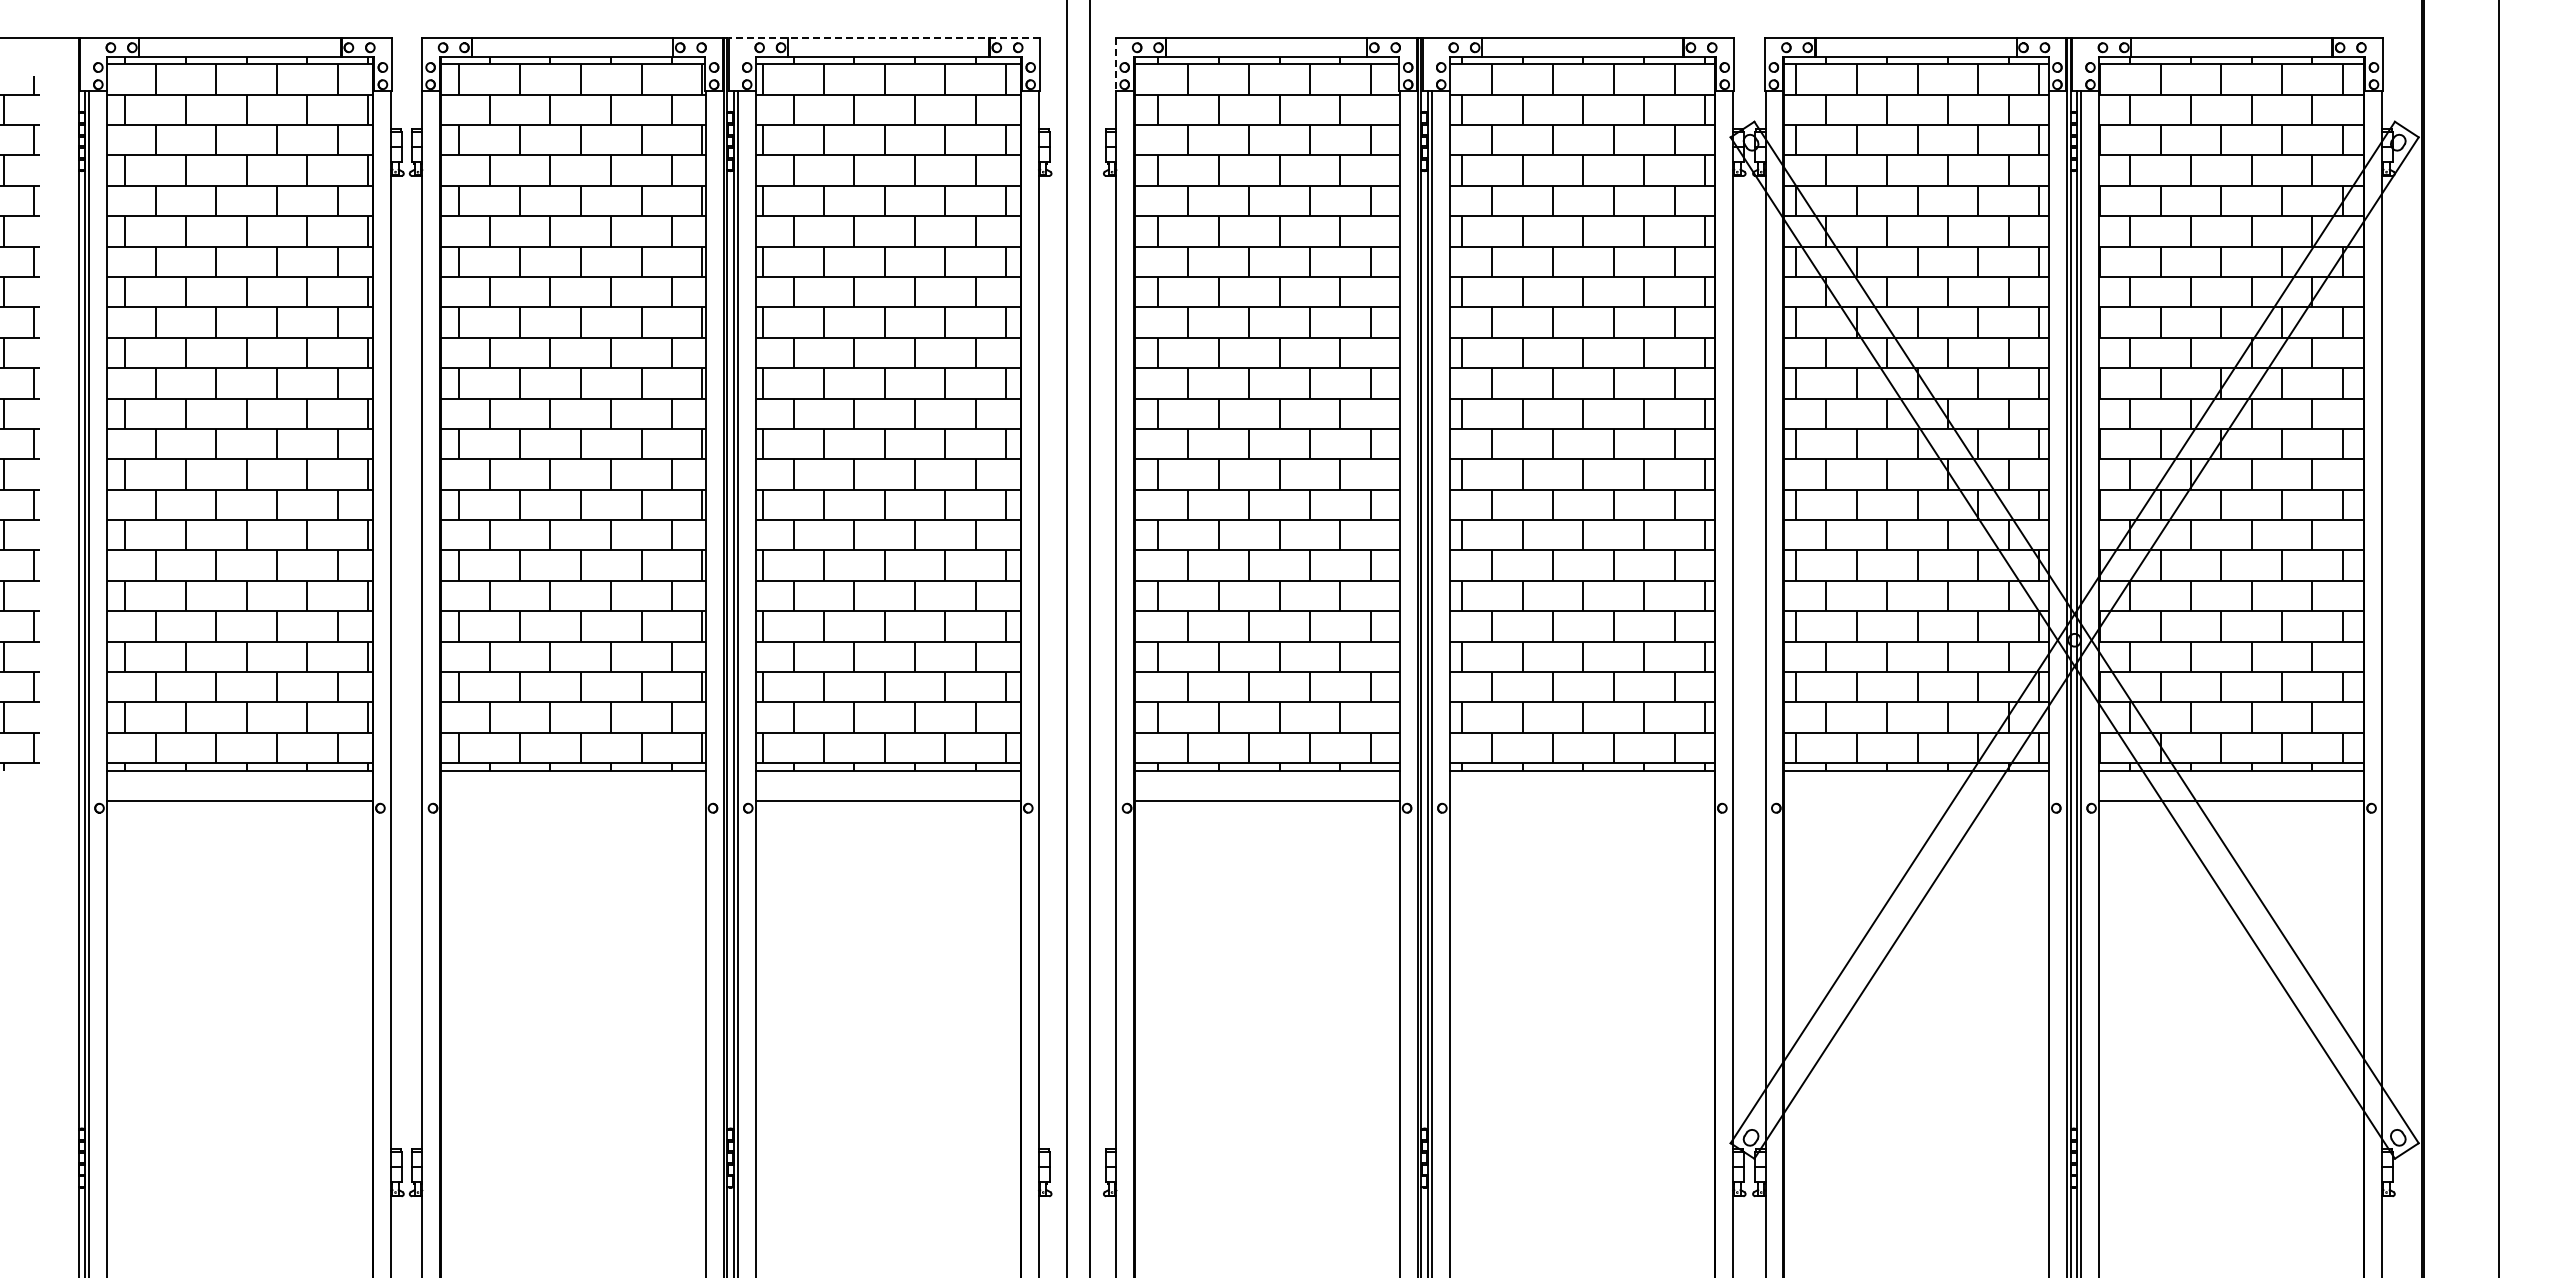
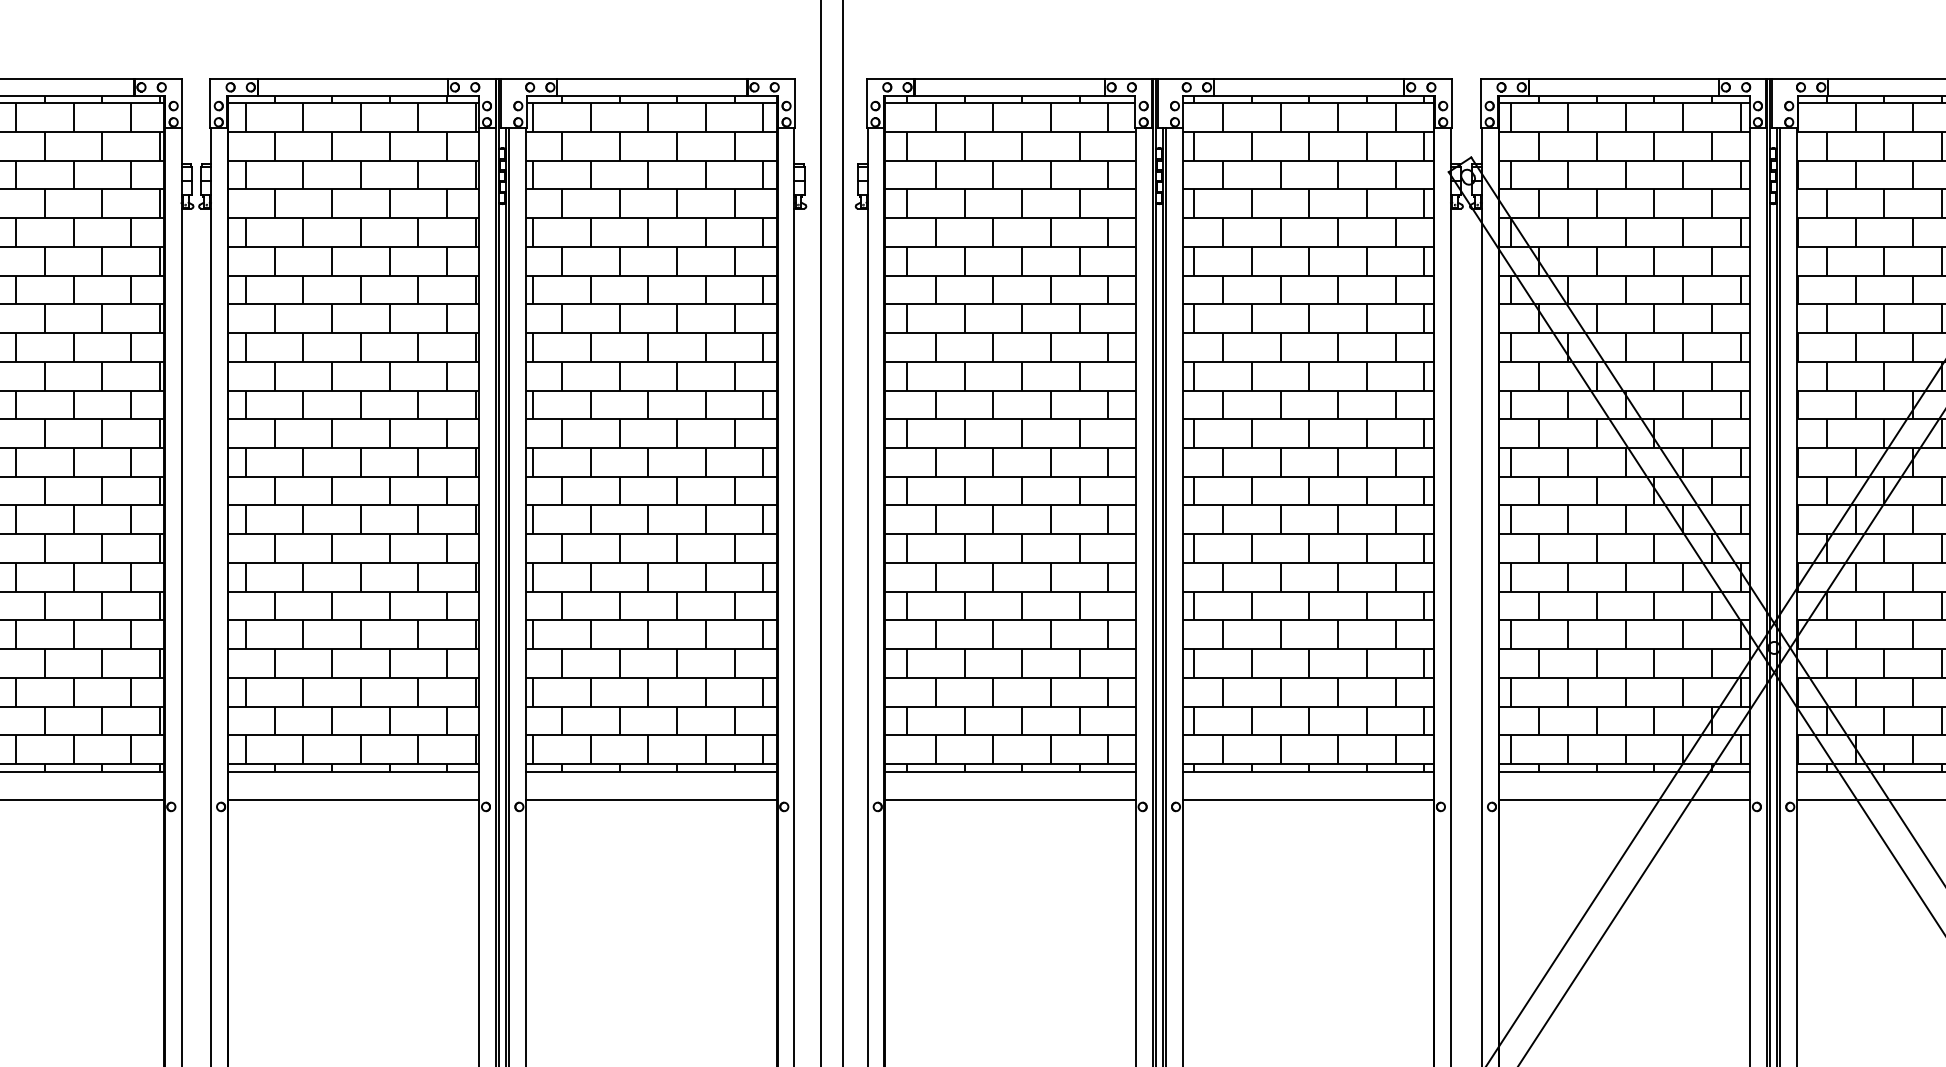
line: (883, 38) -> (647, 78), dashed -> solid
line: (1115, 65) -> (866, 104), dashed -> solid
line: (572, 800) -> (353, 799), added
line: (1581, 800) -> (1307, 799), added
line: (1916, 800) -> (1624, 799), added

